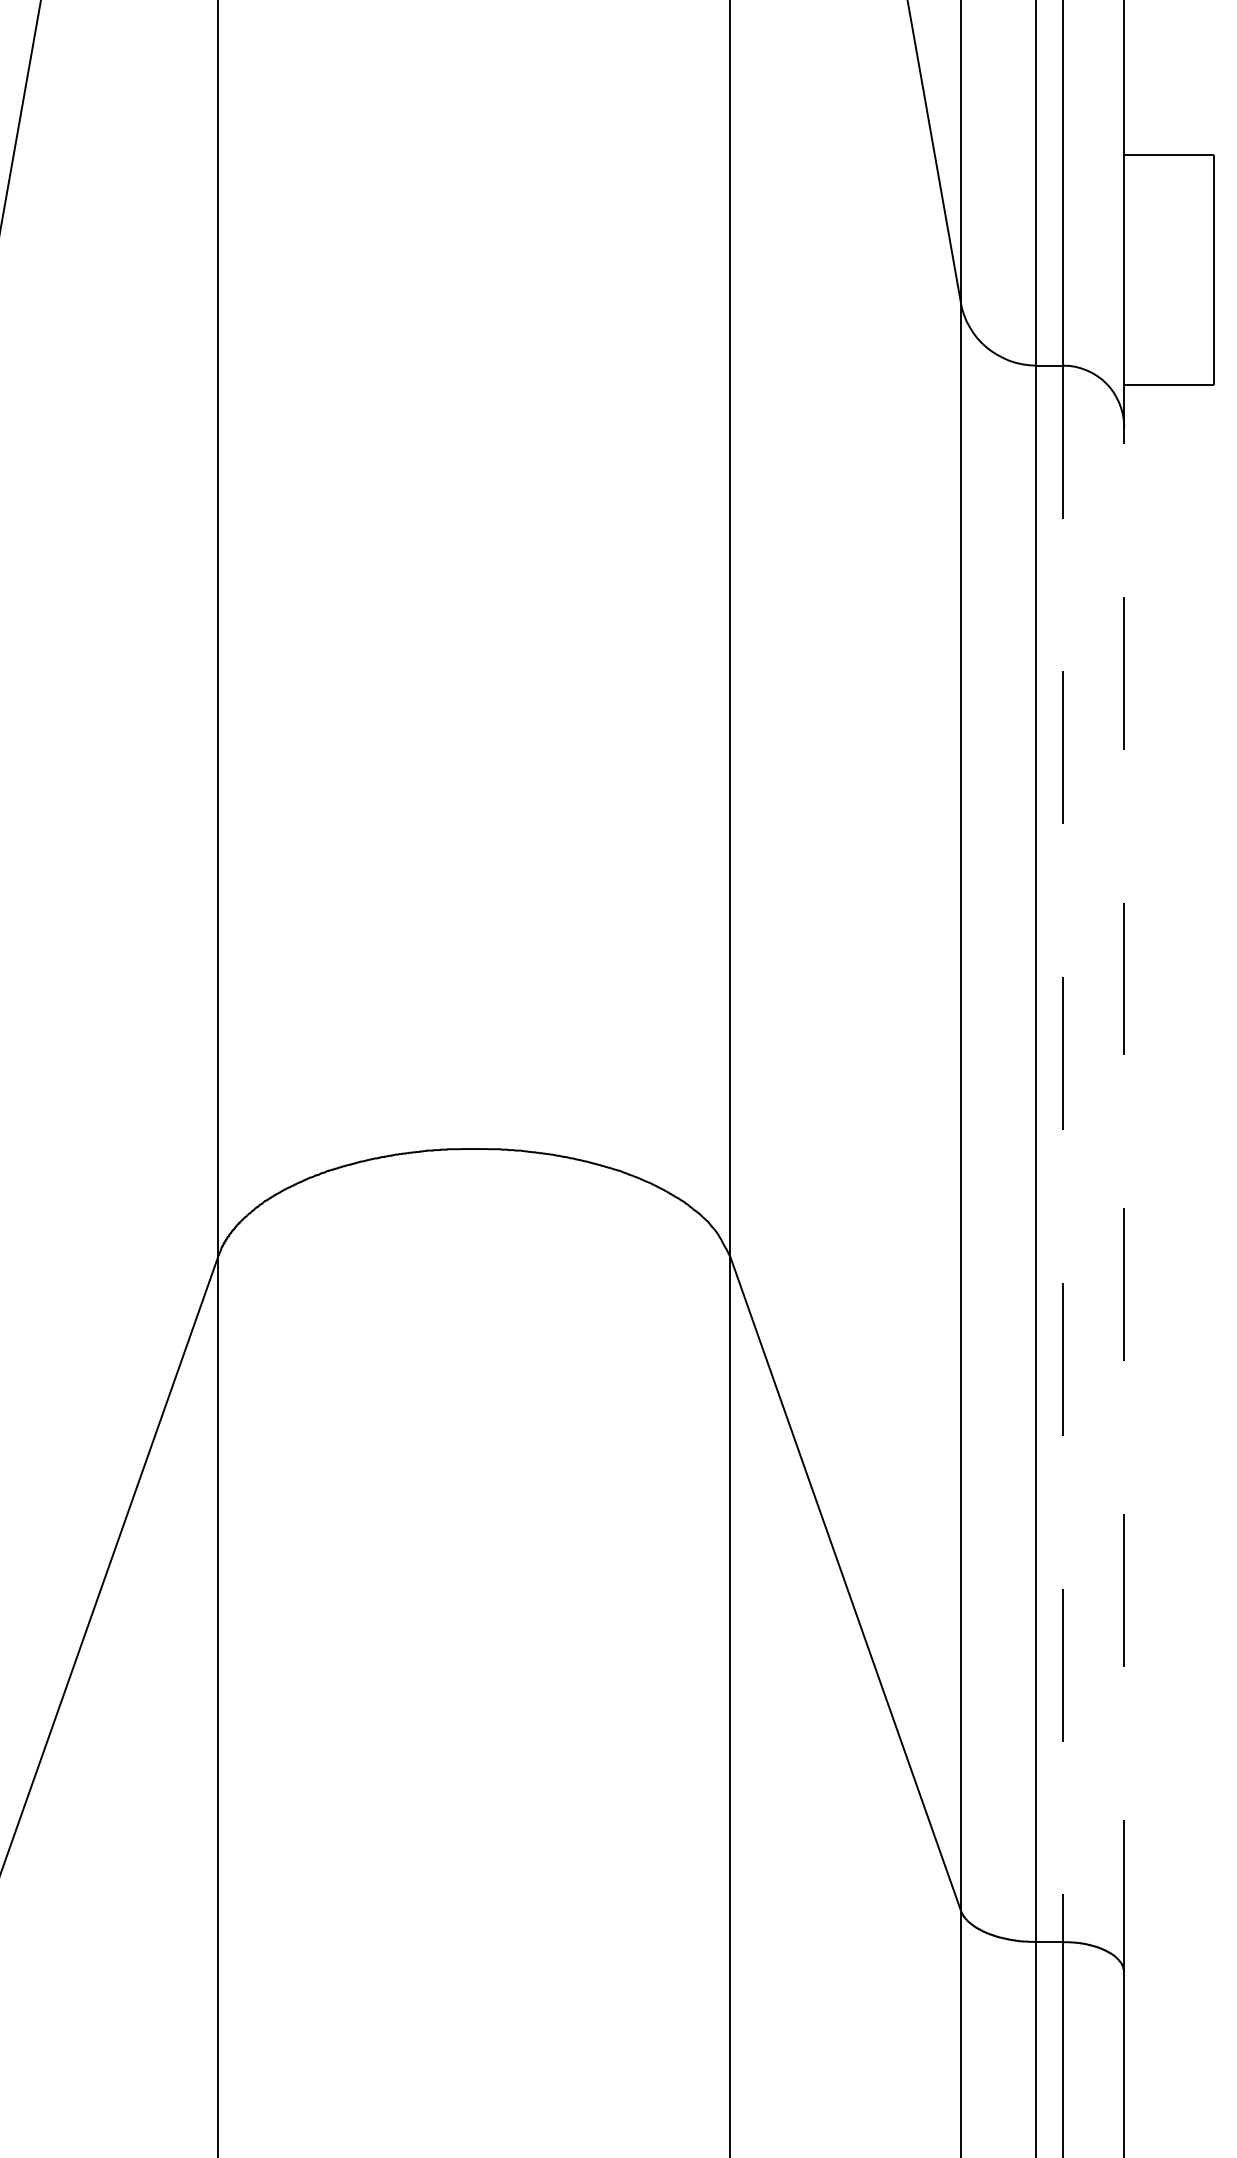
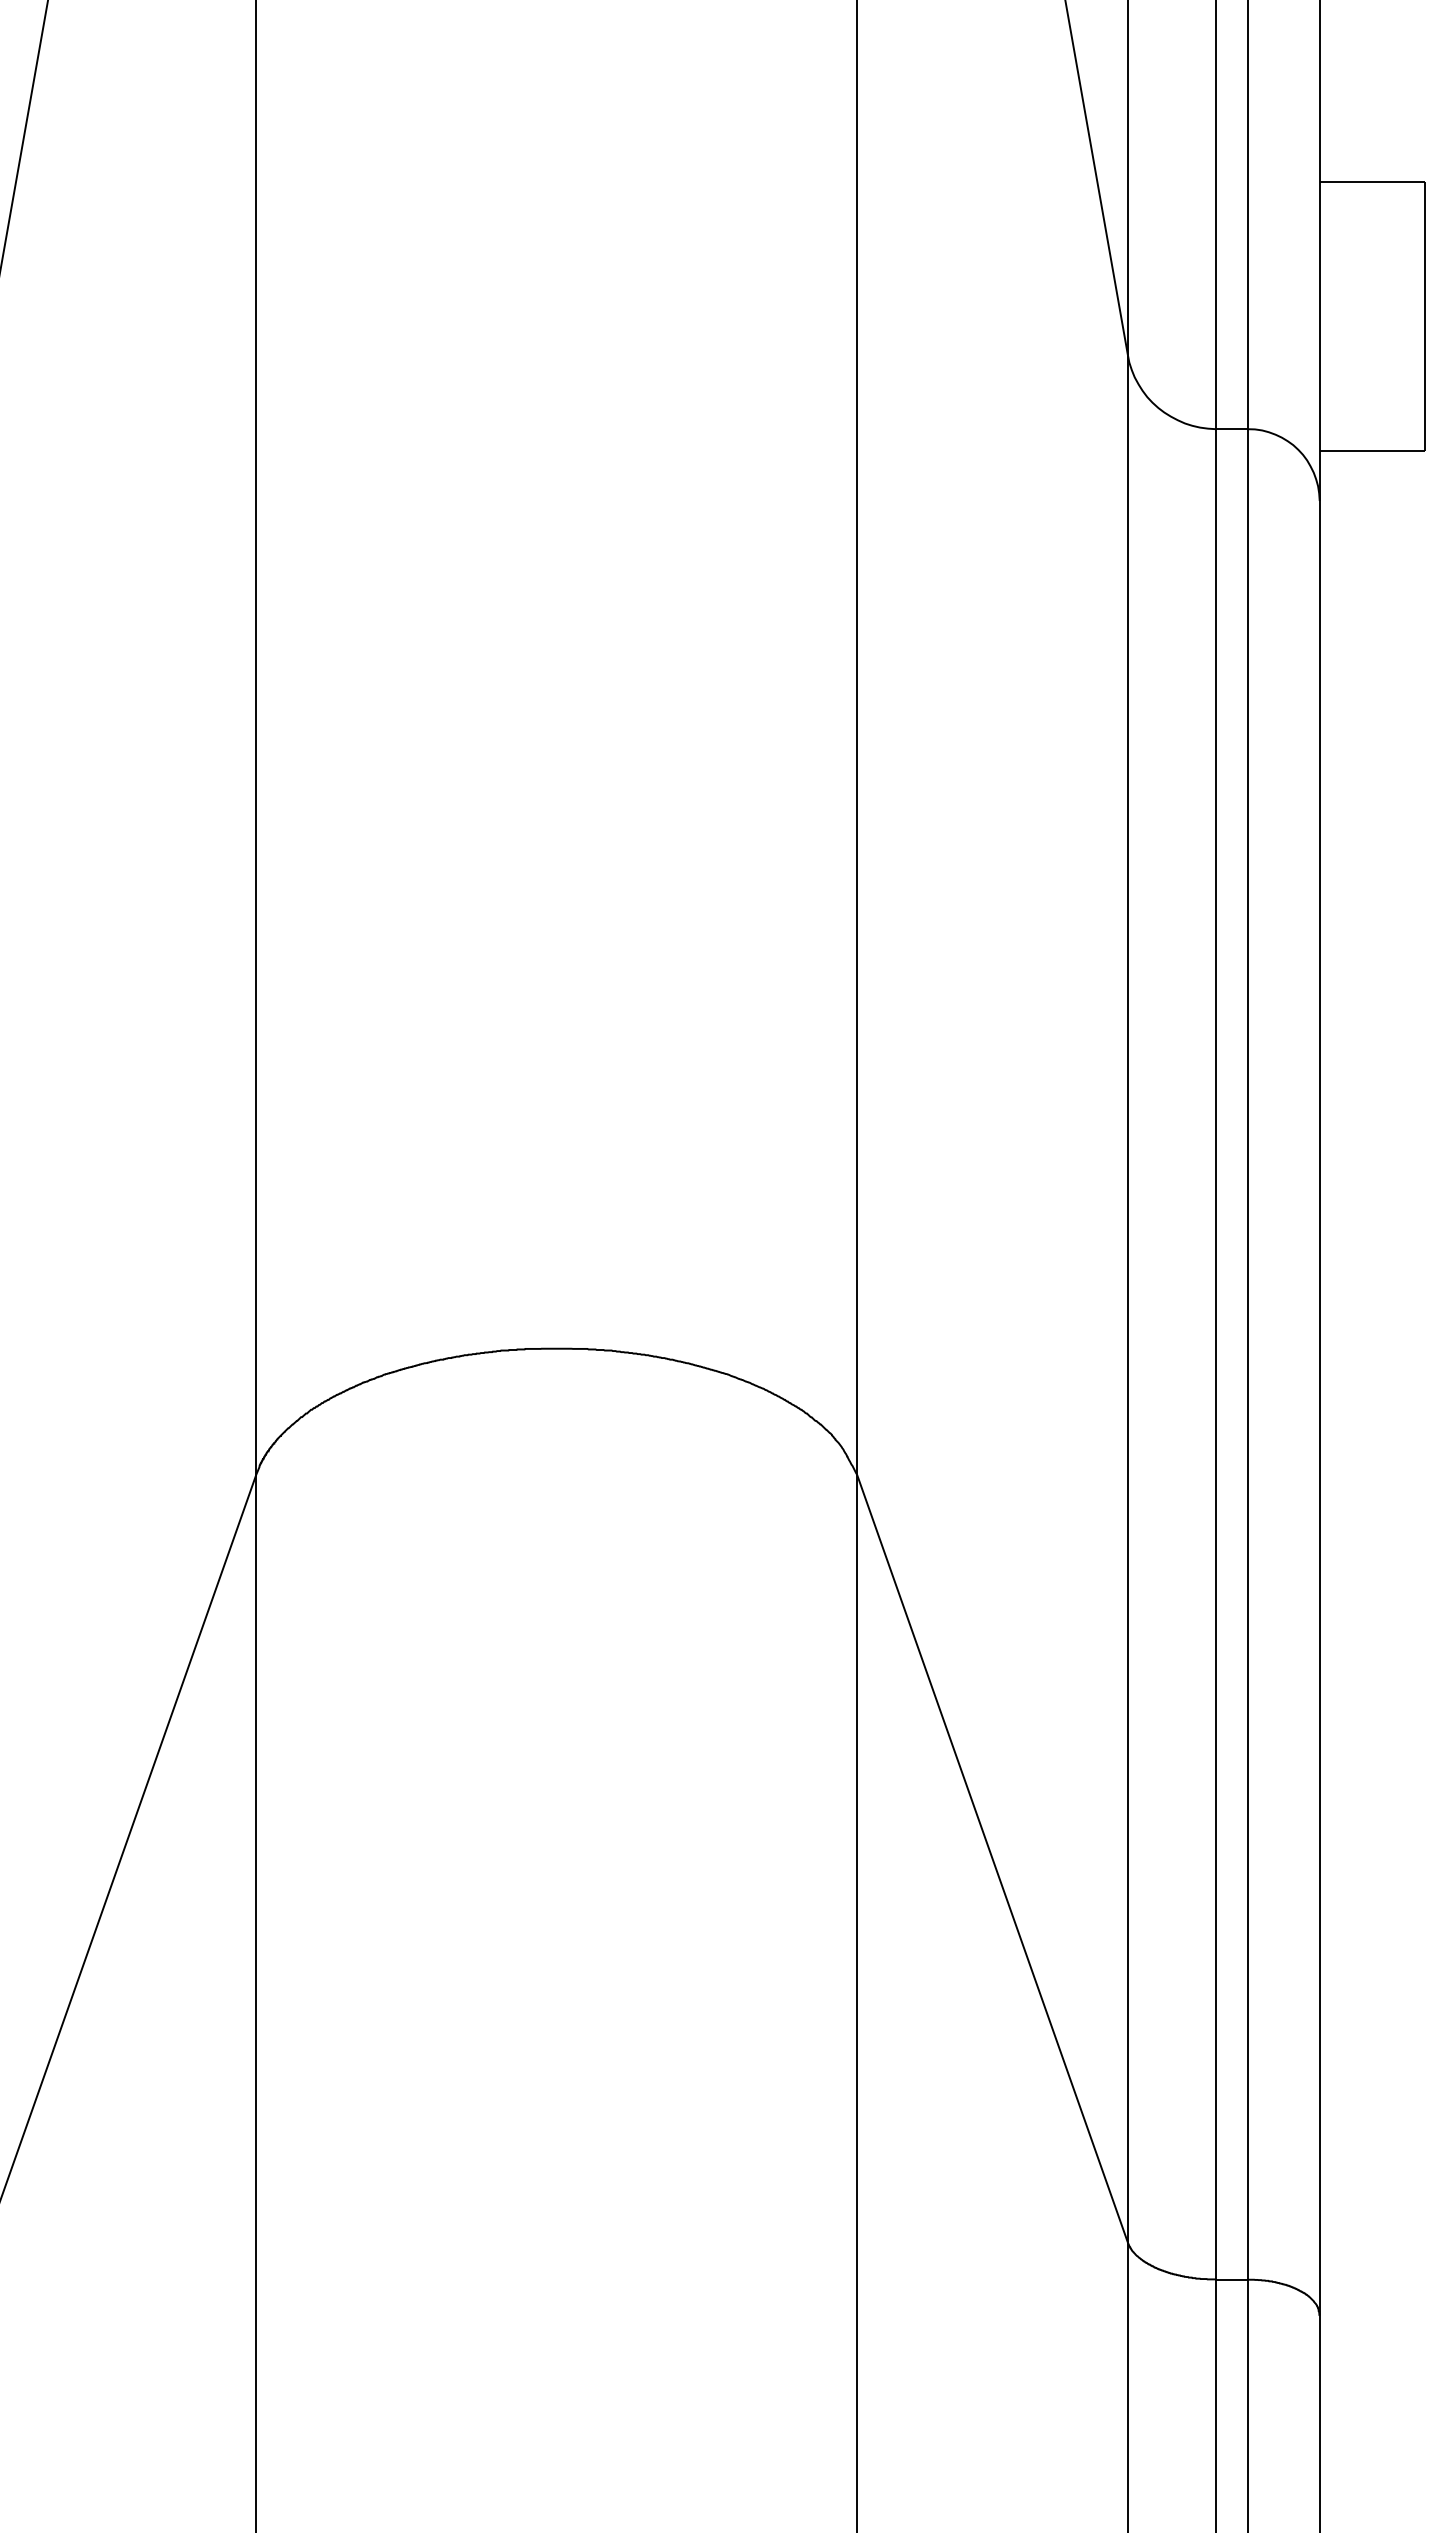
line: (1062, 1153) -> (1247, 1354), dashed -> solid
line: (1124, 1199) -> (1319, 1407), dashed -> solid

